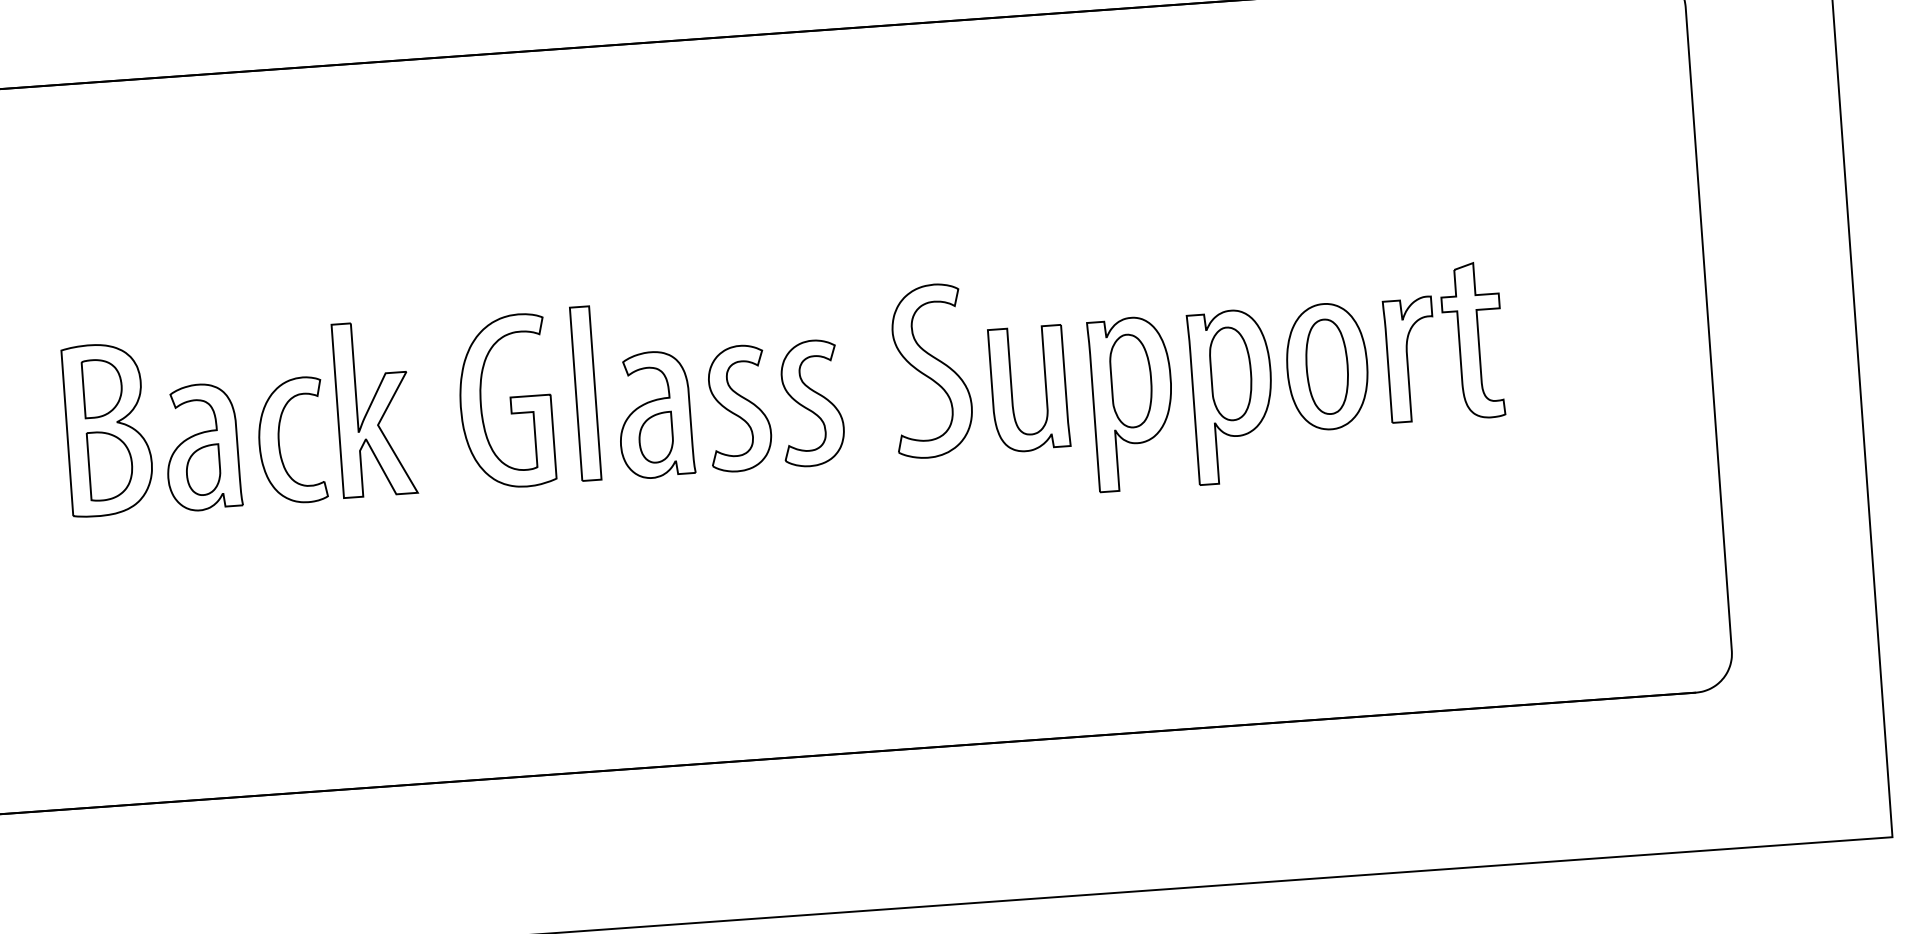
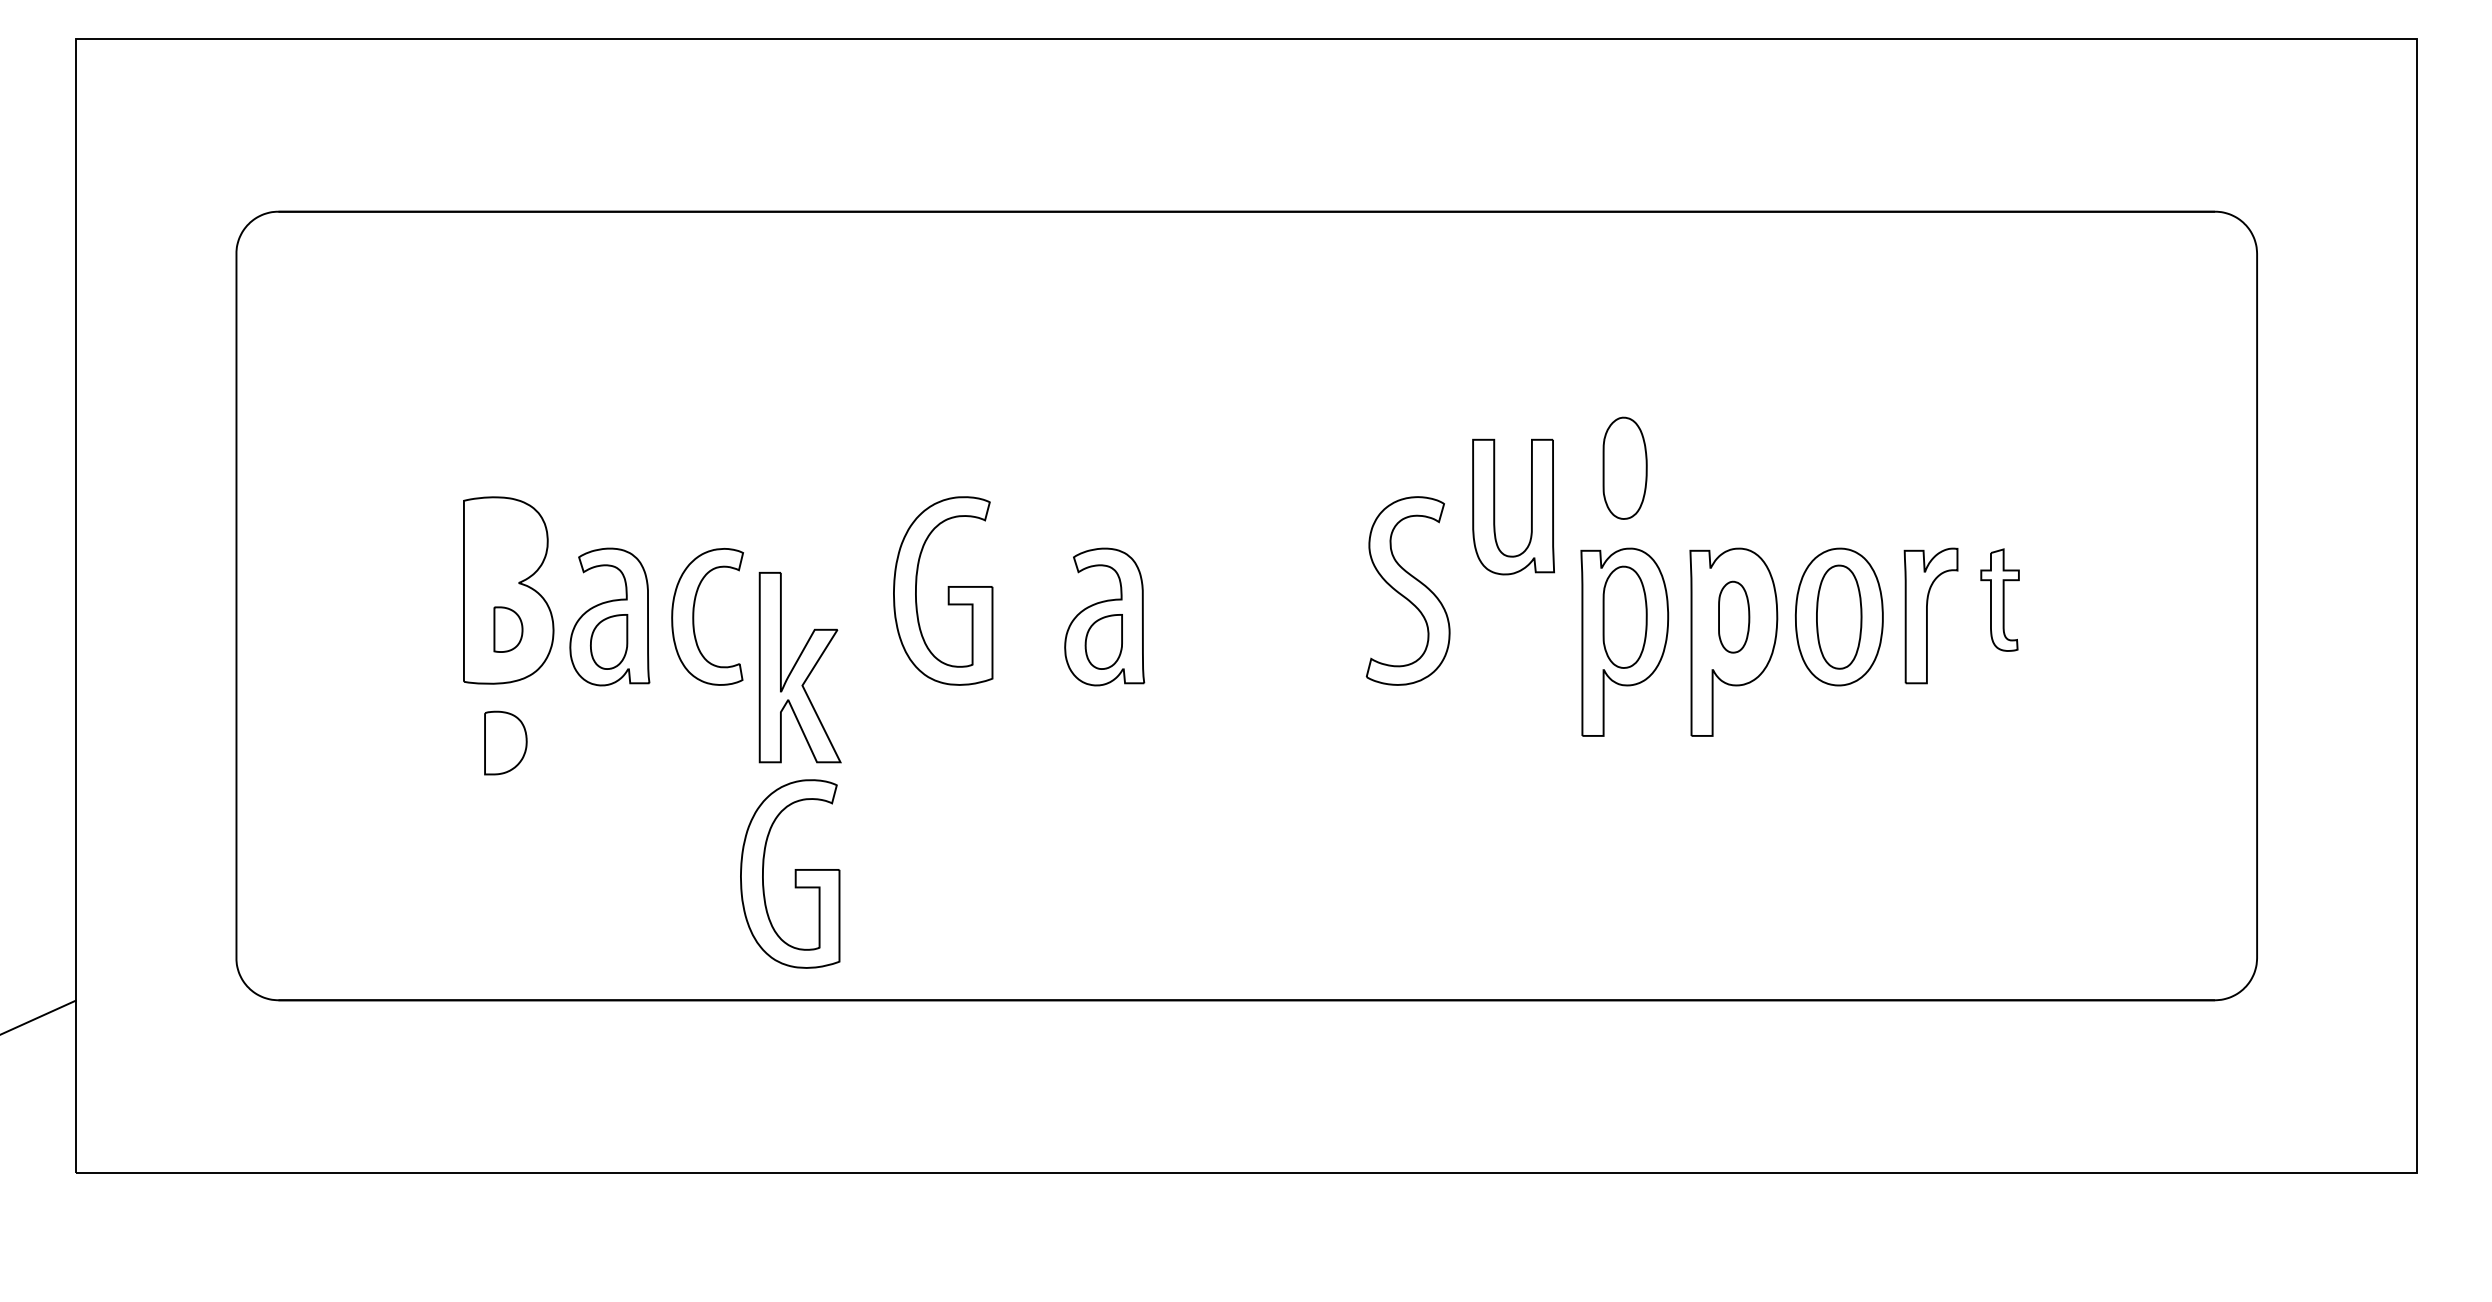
part: (1120, 243) -> (1624, 467), added
part: (1472, 340) -> (1999, 599), size x0.6
part: (1230, 373) -> (1733, 616), size x0.7
part: (102, 387) -> (505, 742), moved
part: (1012, 389) -> (1495, 506), moved
part: (585, 393) -> (1030, 588), removed
part: (811, 403) -> (1275, 616), removed
part: (374, 408) -> (799, 667), moved
part: (739, 408) -> (1196, 616), removed
part: (110, 465) -> (508, 629), size x0.6
part: (384, 670) -> (790, 873), added

